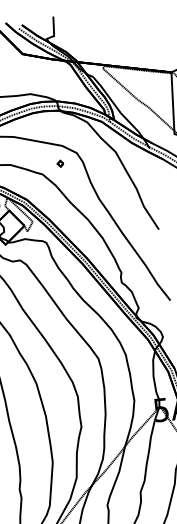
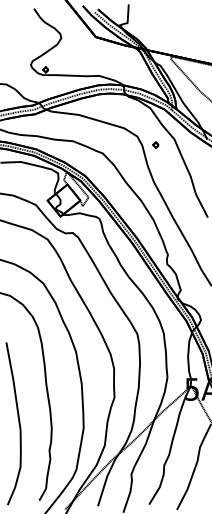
part: (60, 163) -> (155, 144), moved

